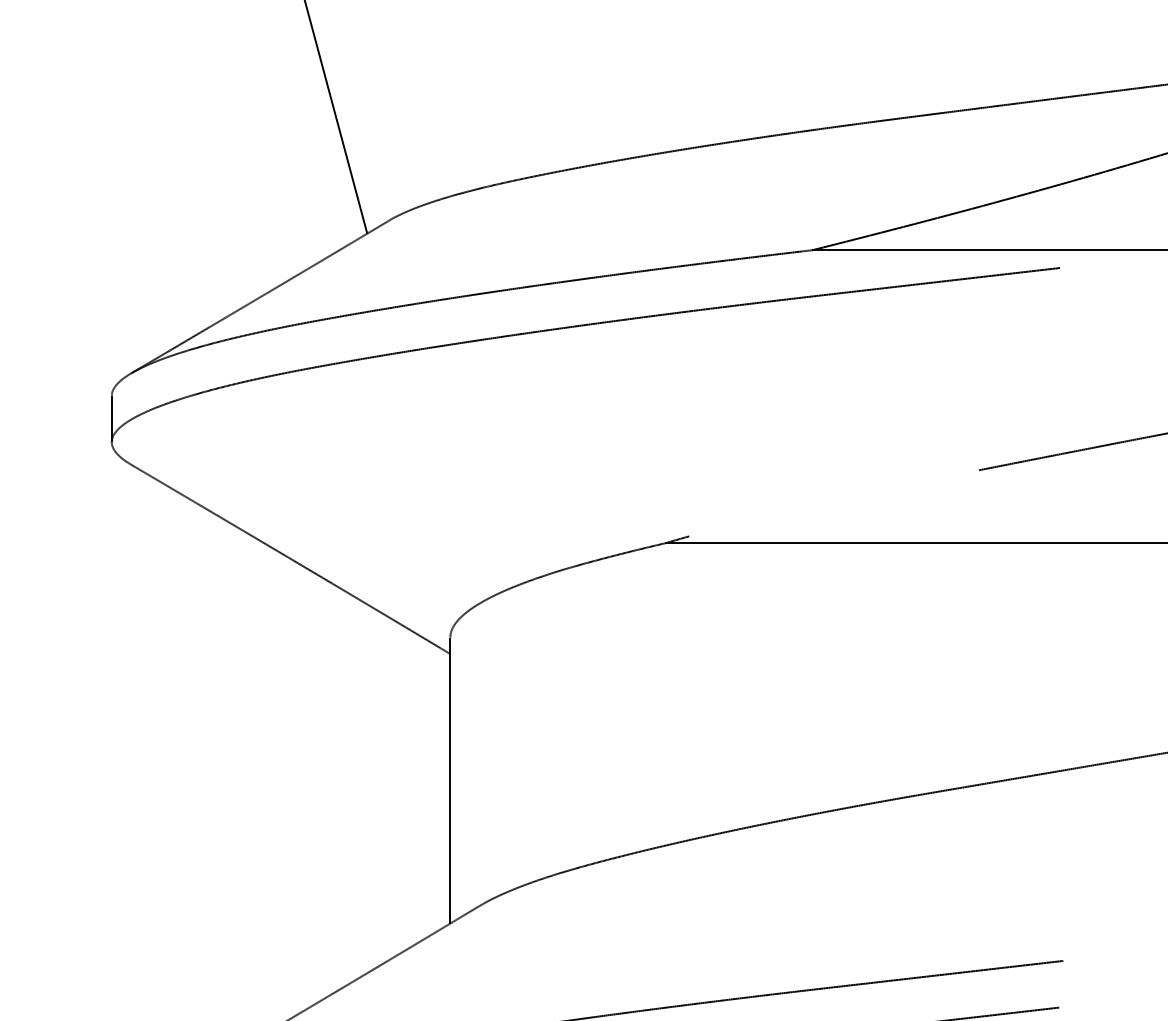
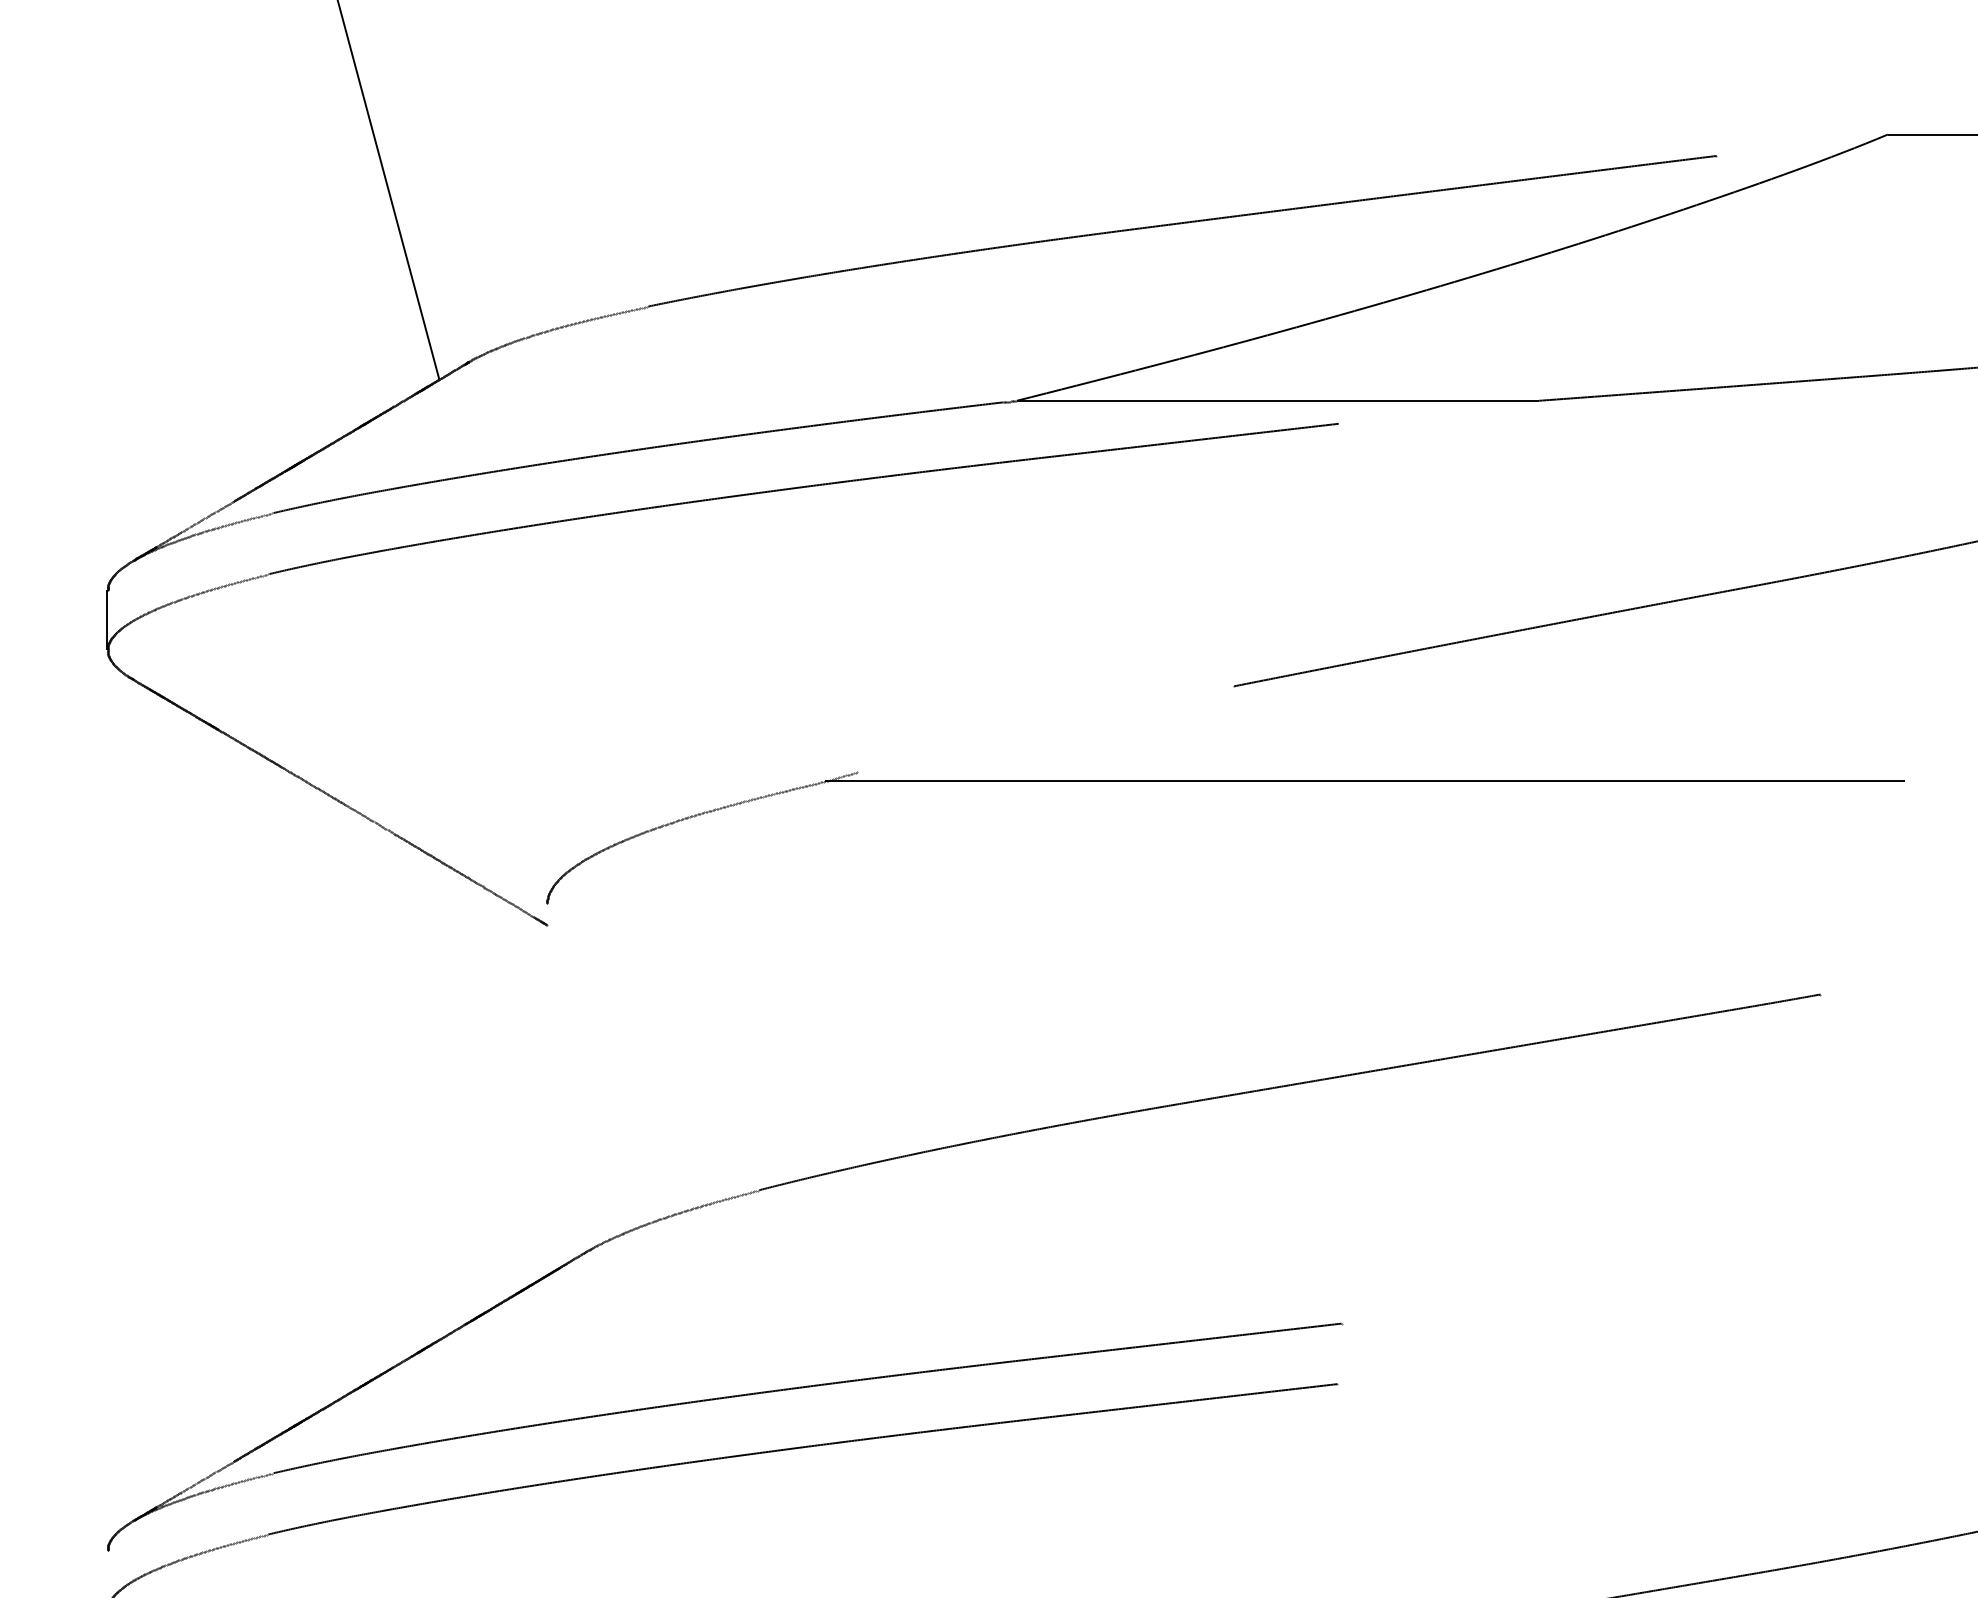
line: (450, 779) -> (547, 1088), removed

